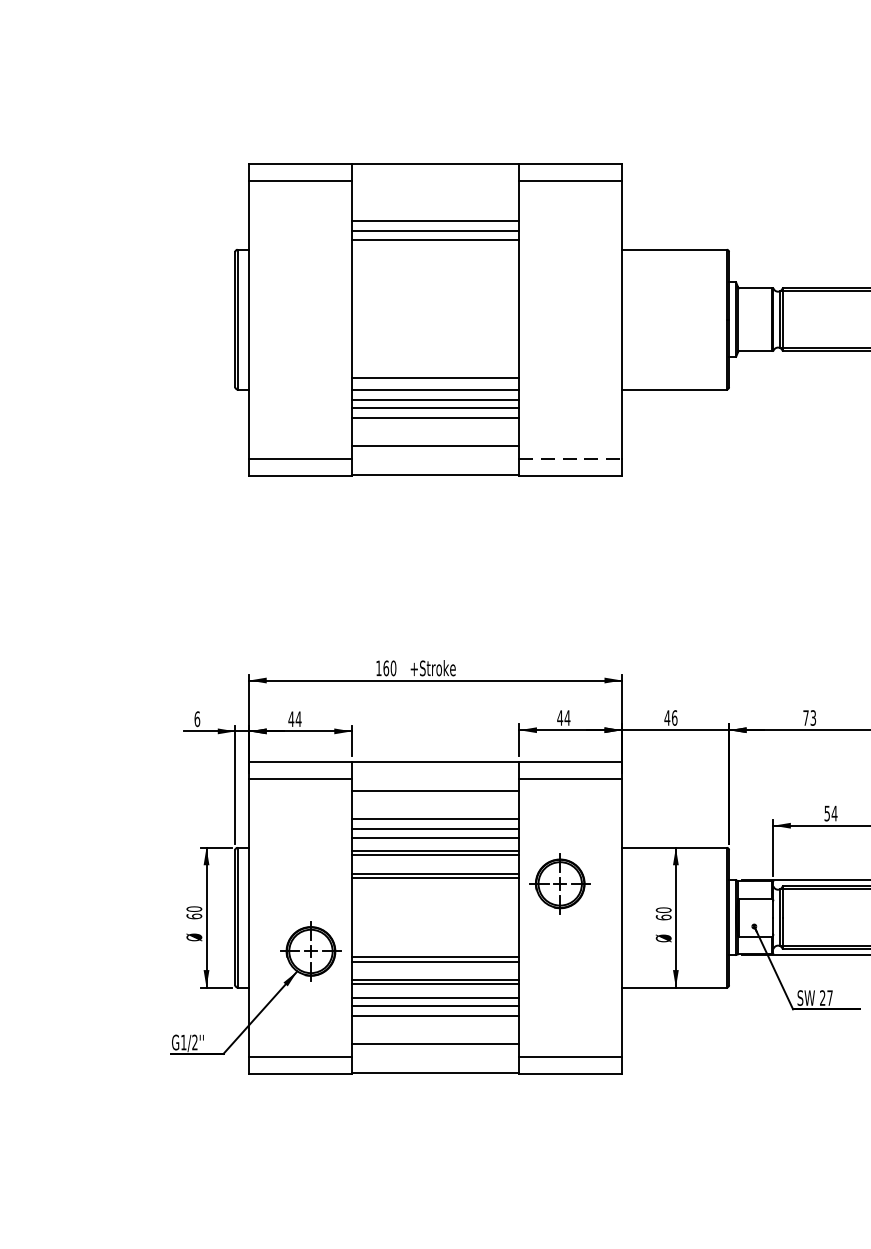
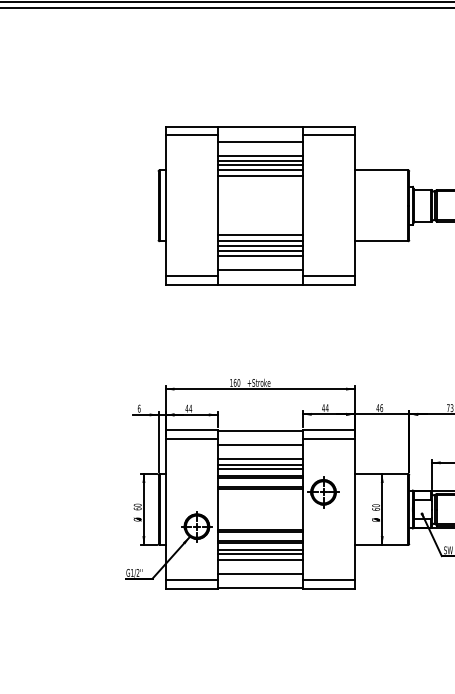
line: (434, 192) -> (259, 141), added
line: (434, 250) -> (259, 170), added
line: (434, 261) -> (259, 176), added
line: (571, 458) -> (329, 276), dashed -> solid

